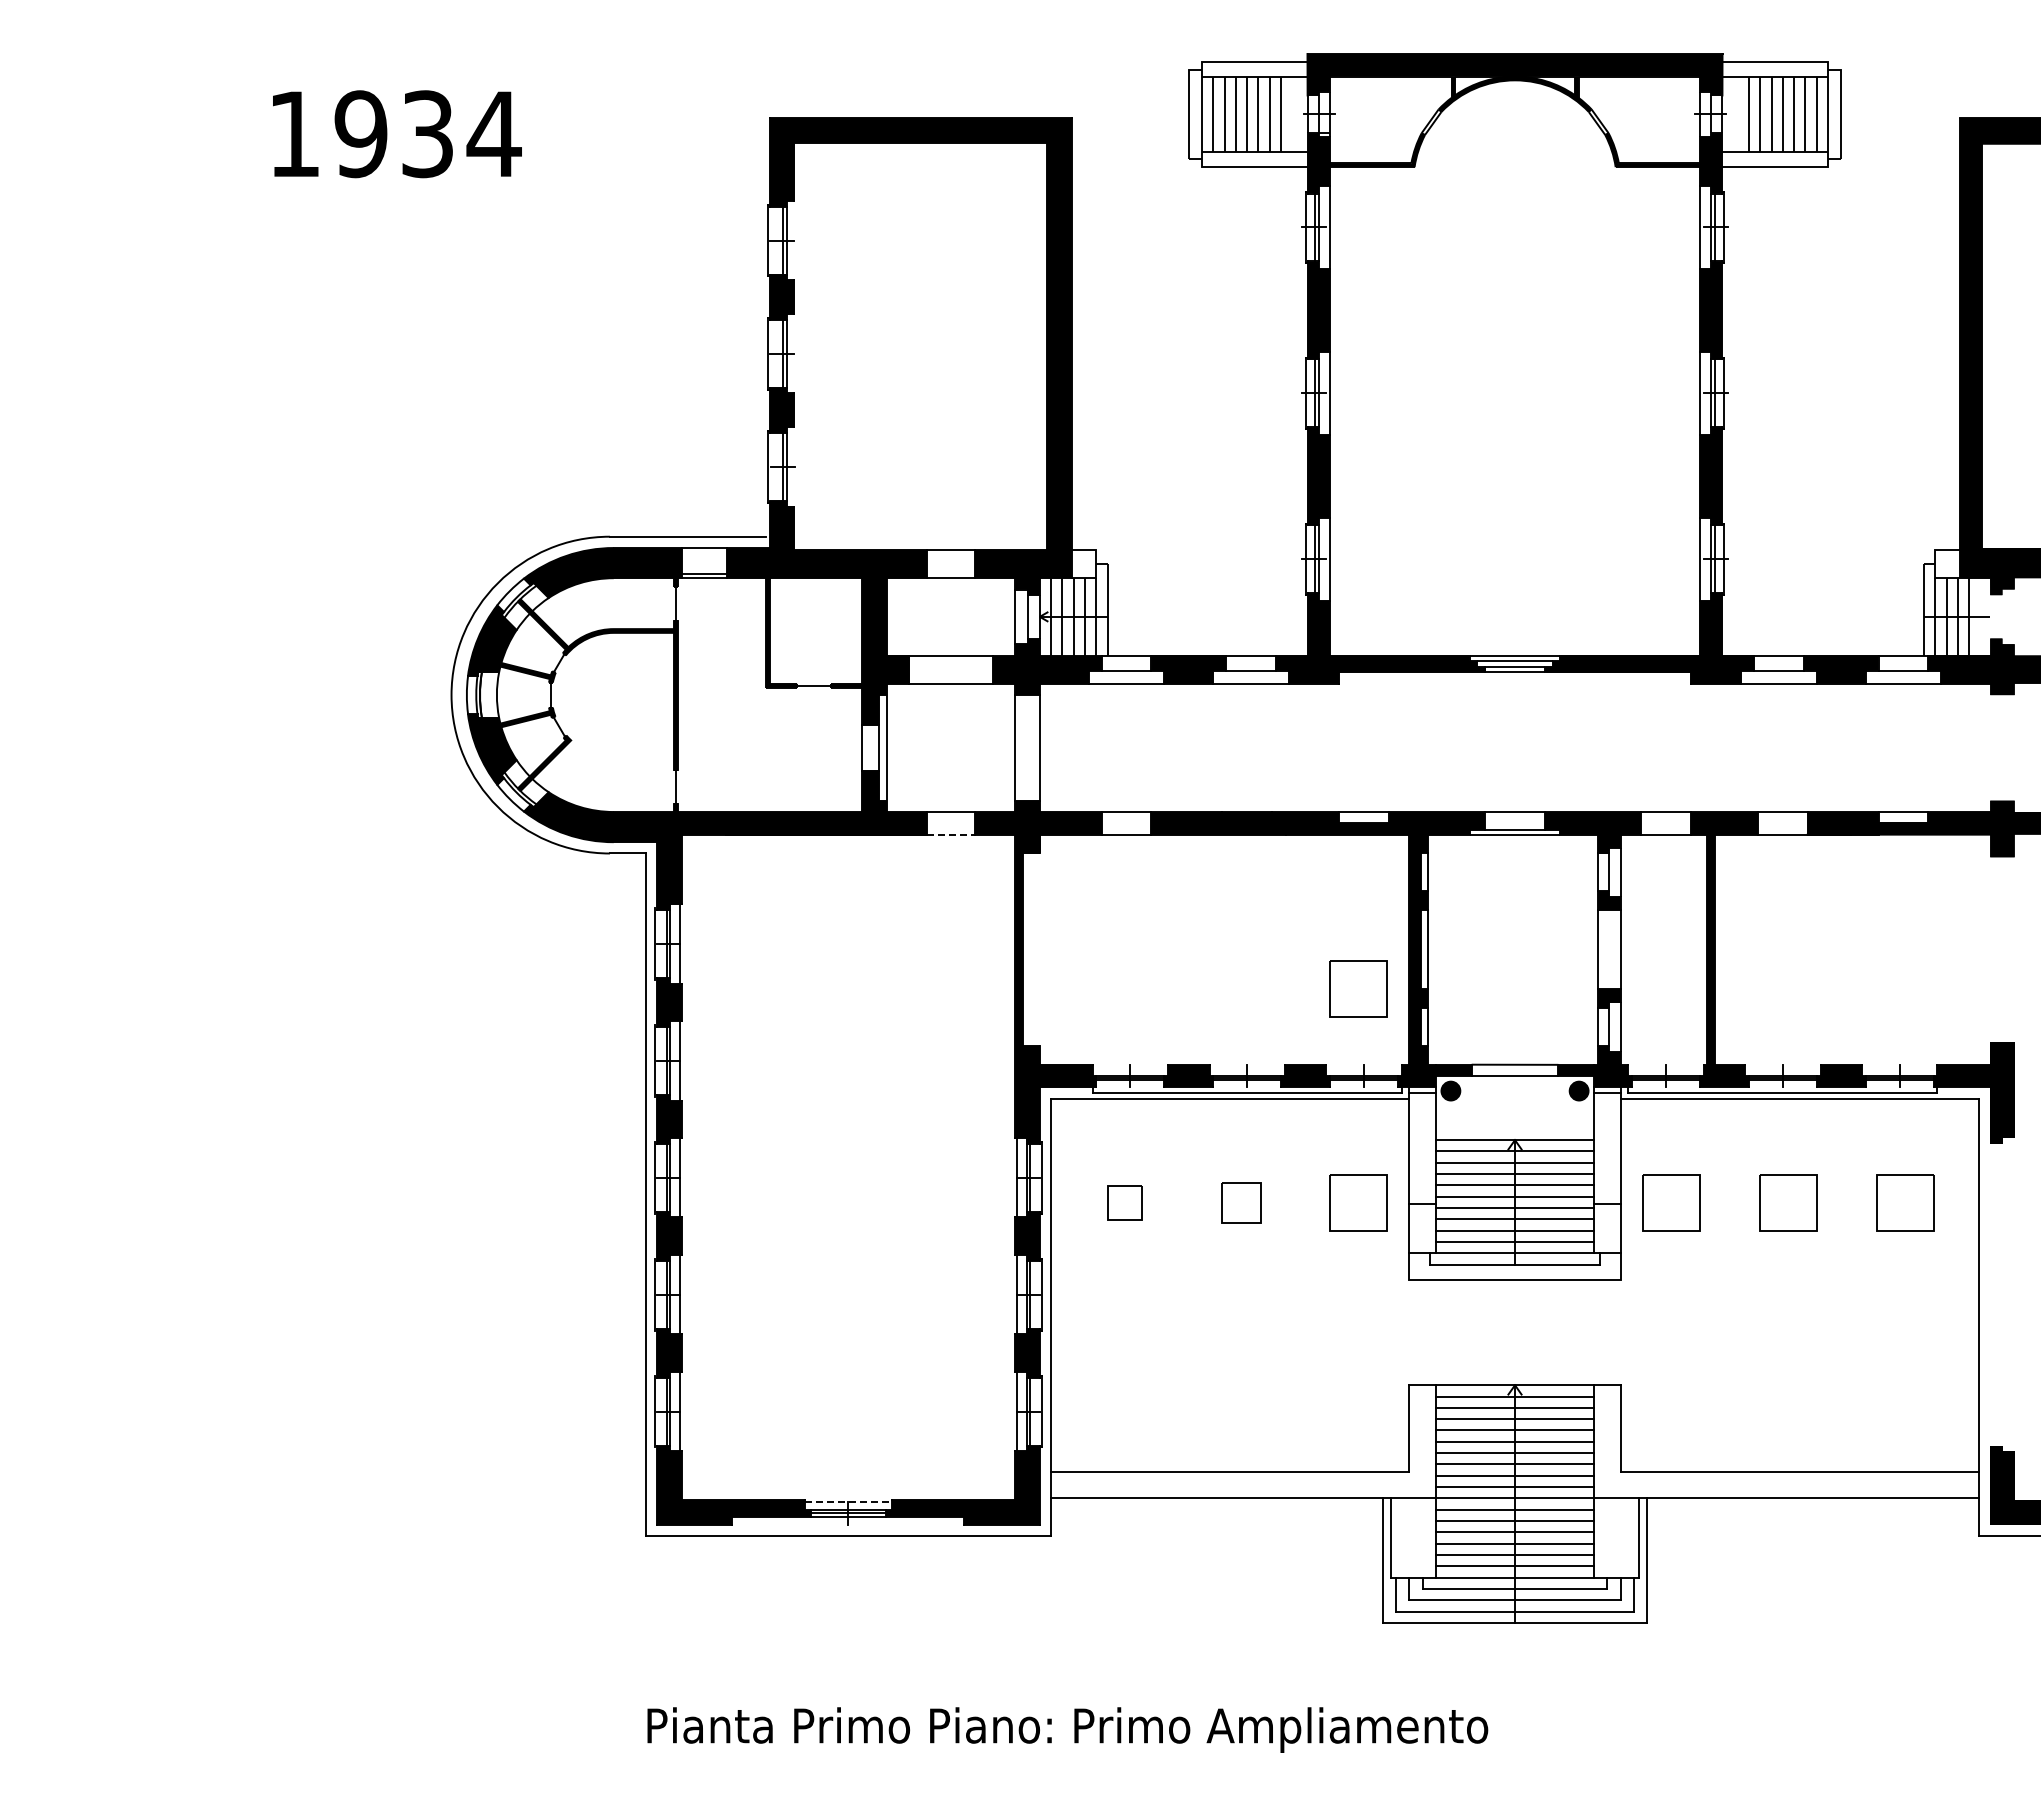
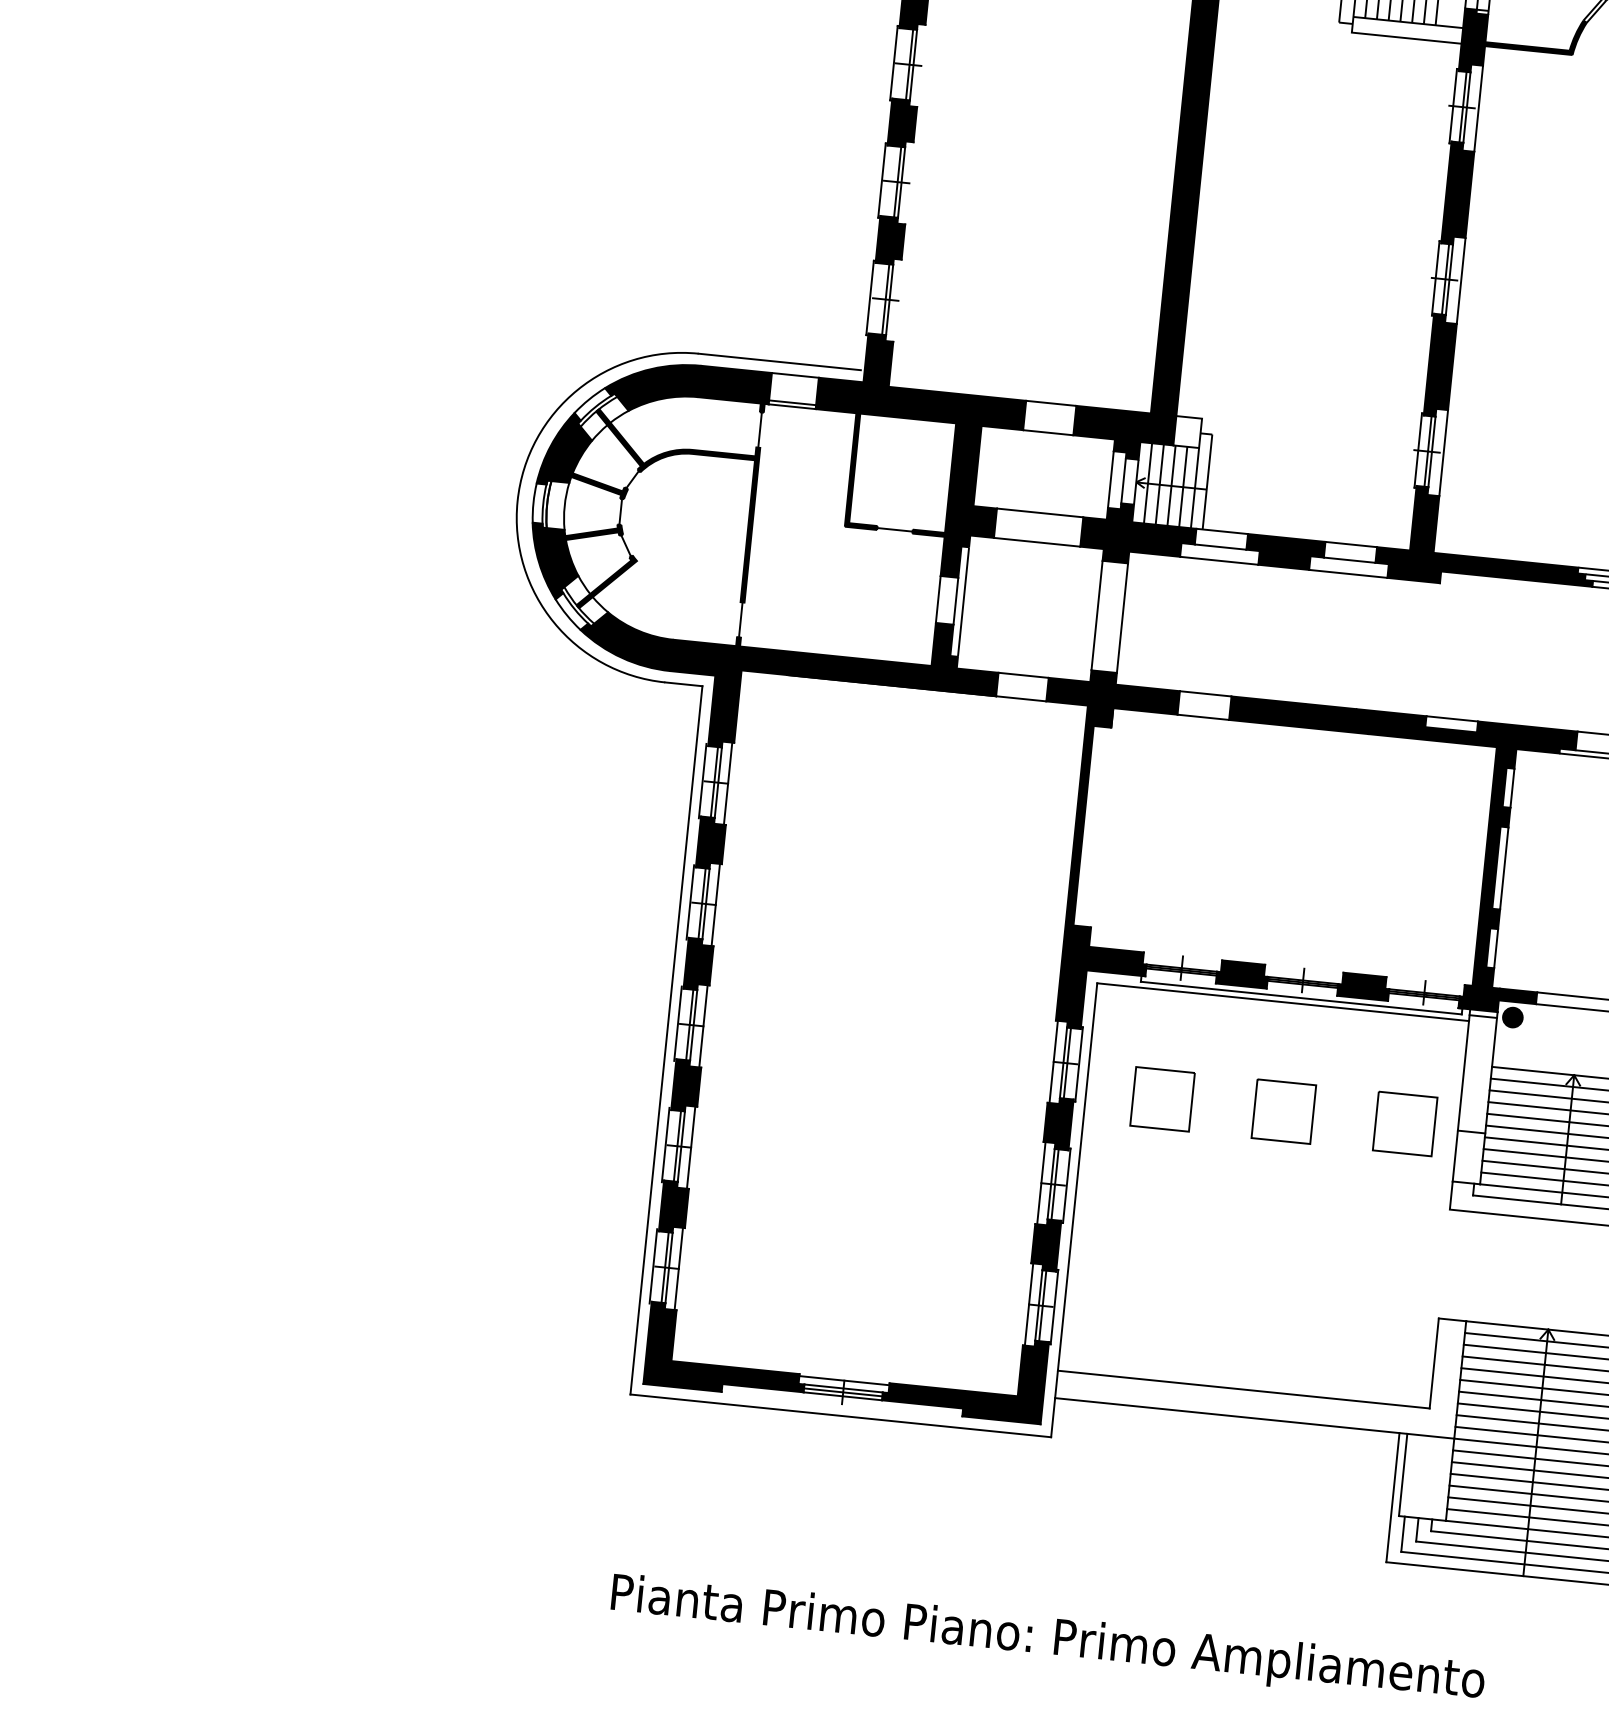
line: (951, 834) -> (1021, 698), dashed -> solid
part: (1358, 988) -> (1427, 901), removed
part: (1124, 1202) -> (1162, 1098), size x1.67
part: (1241, 1202) -> (1283, 1111), size x1.43
line: (848, 1502) -> (844, 1381), dashed -> solid

